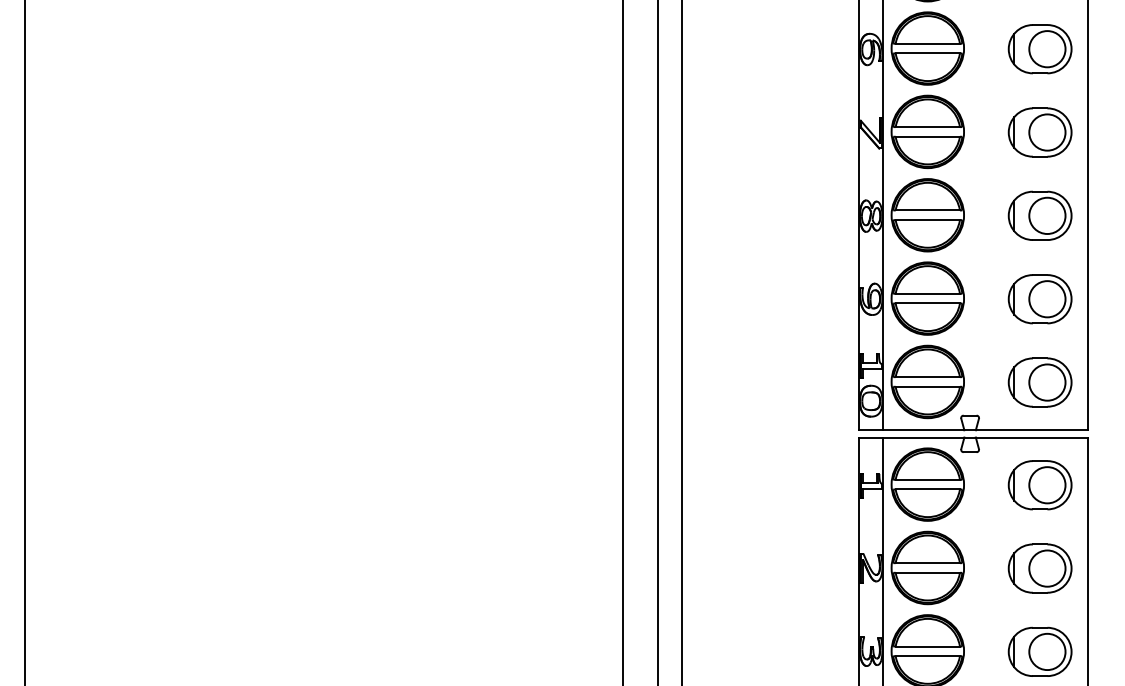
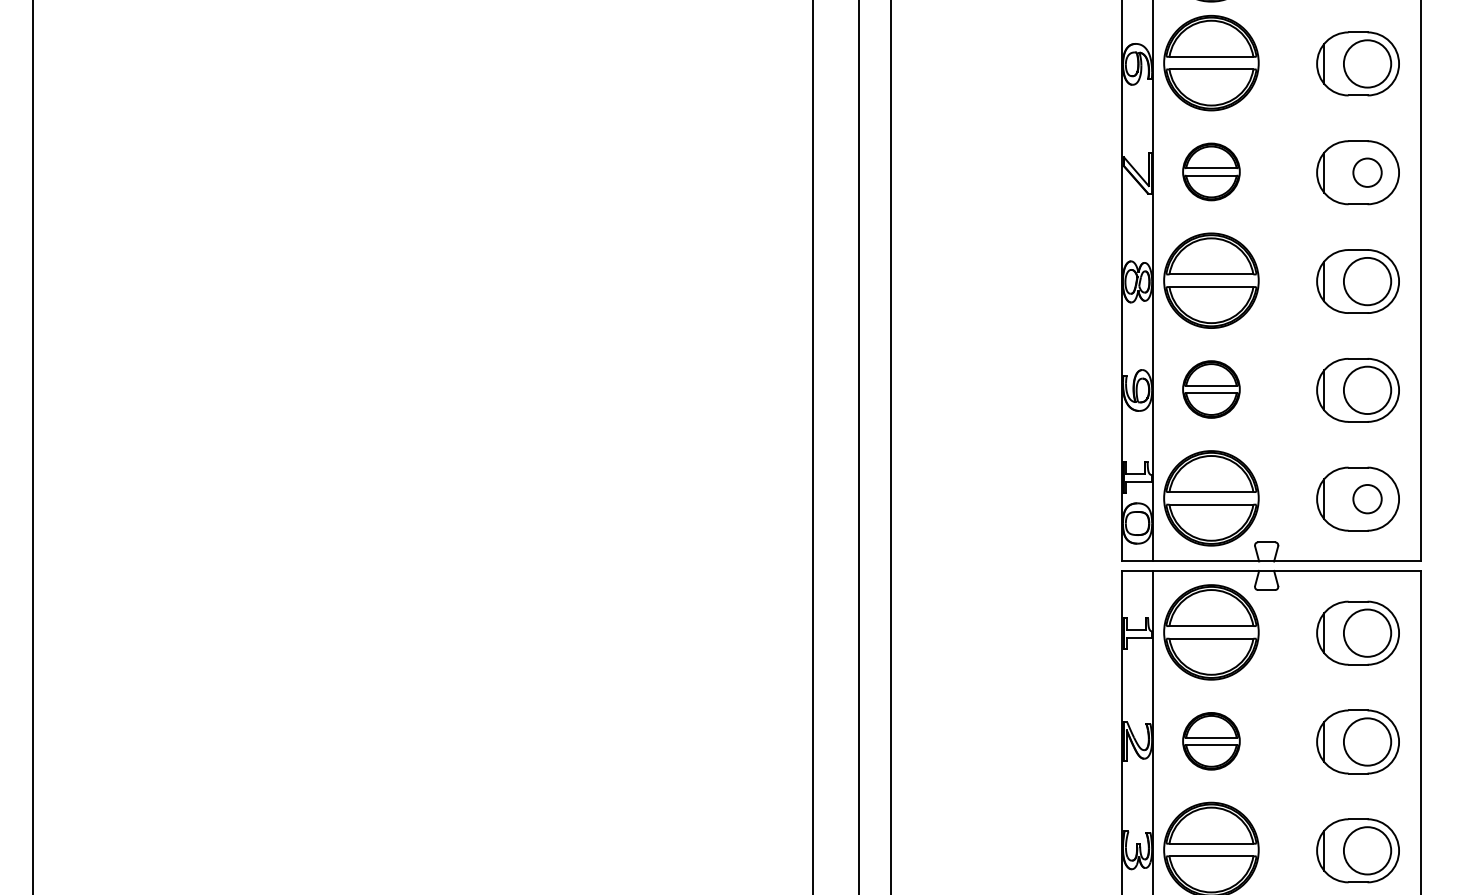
part: (927, 131) -> (1211, 171), size x0.6
circle: (1047, 132) -> (1367, 172), size x0.6
part: (927, 298) -> (1211, 389), size x0.6
circle: (1047, 382) -> (1367, 498), size x0.6
part: (927, 568) -> (1211, 741), size x0.6

